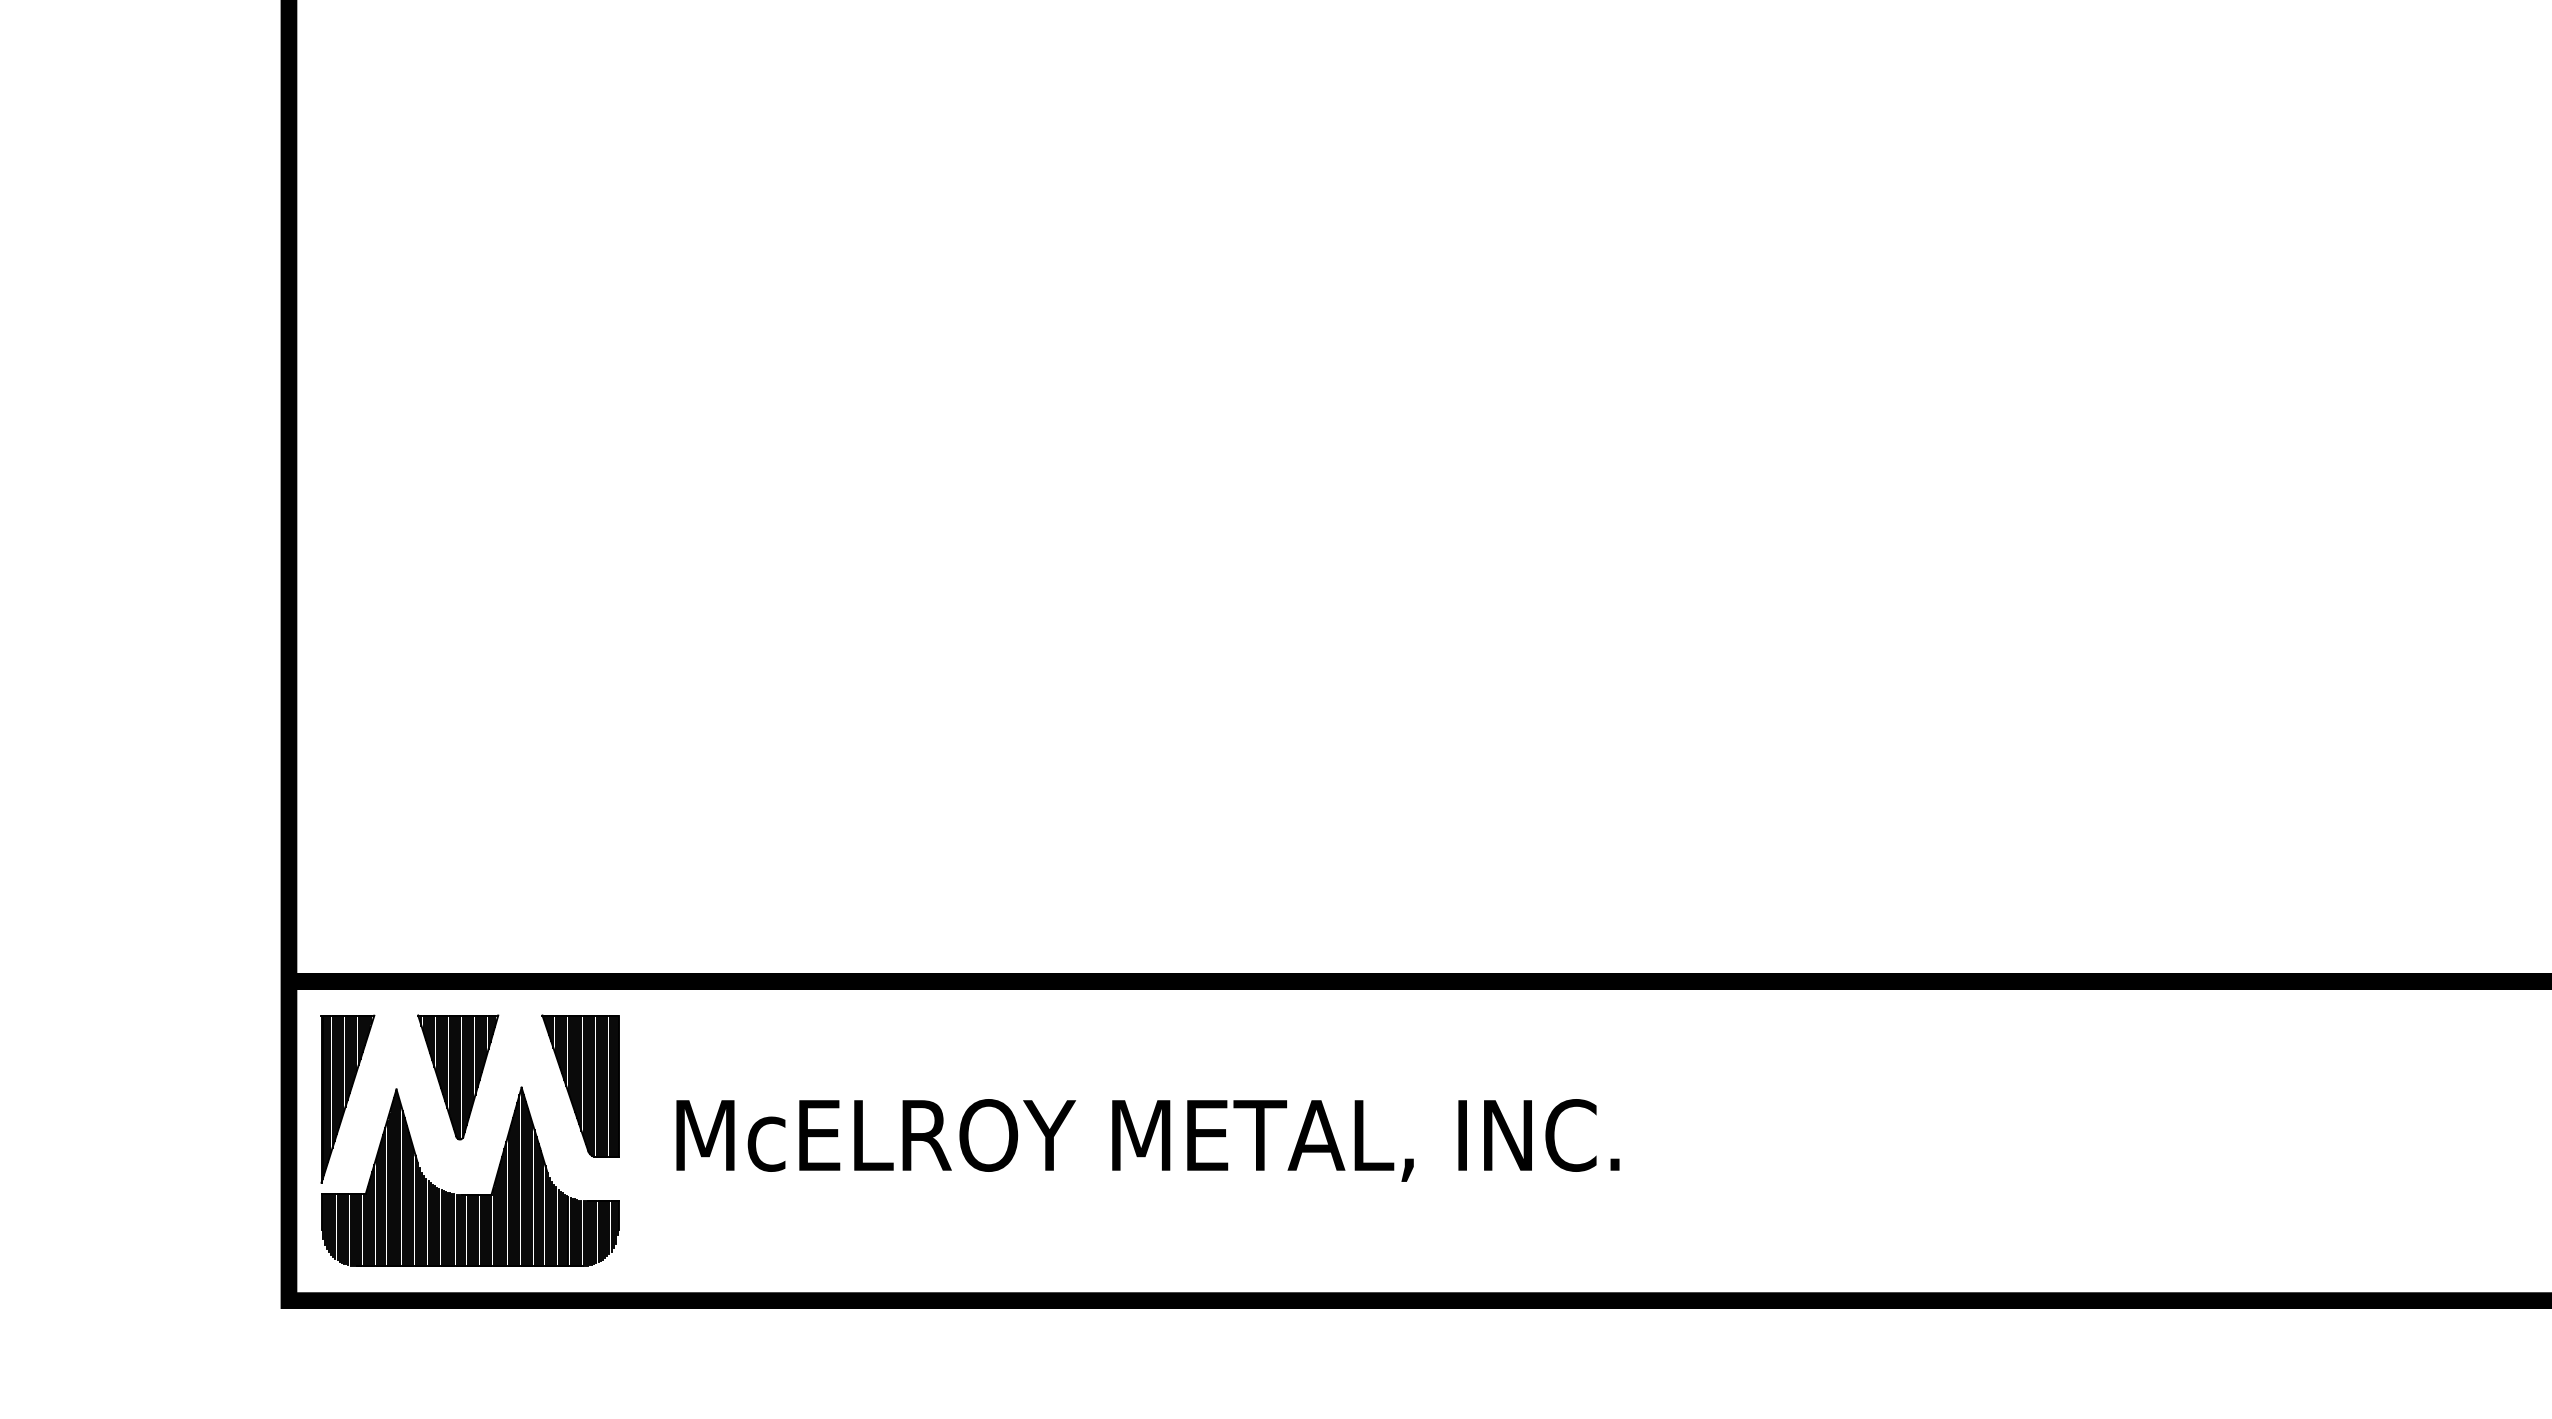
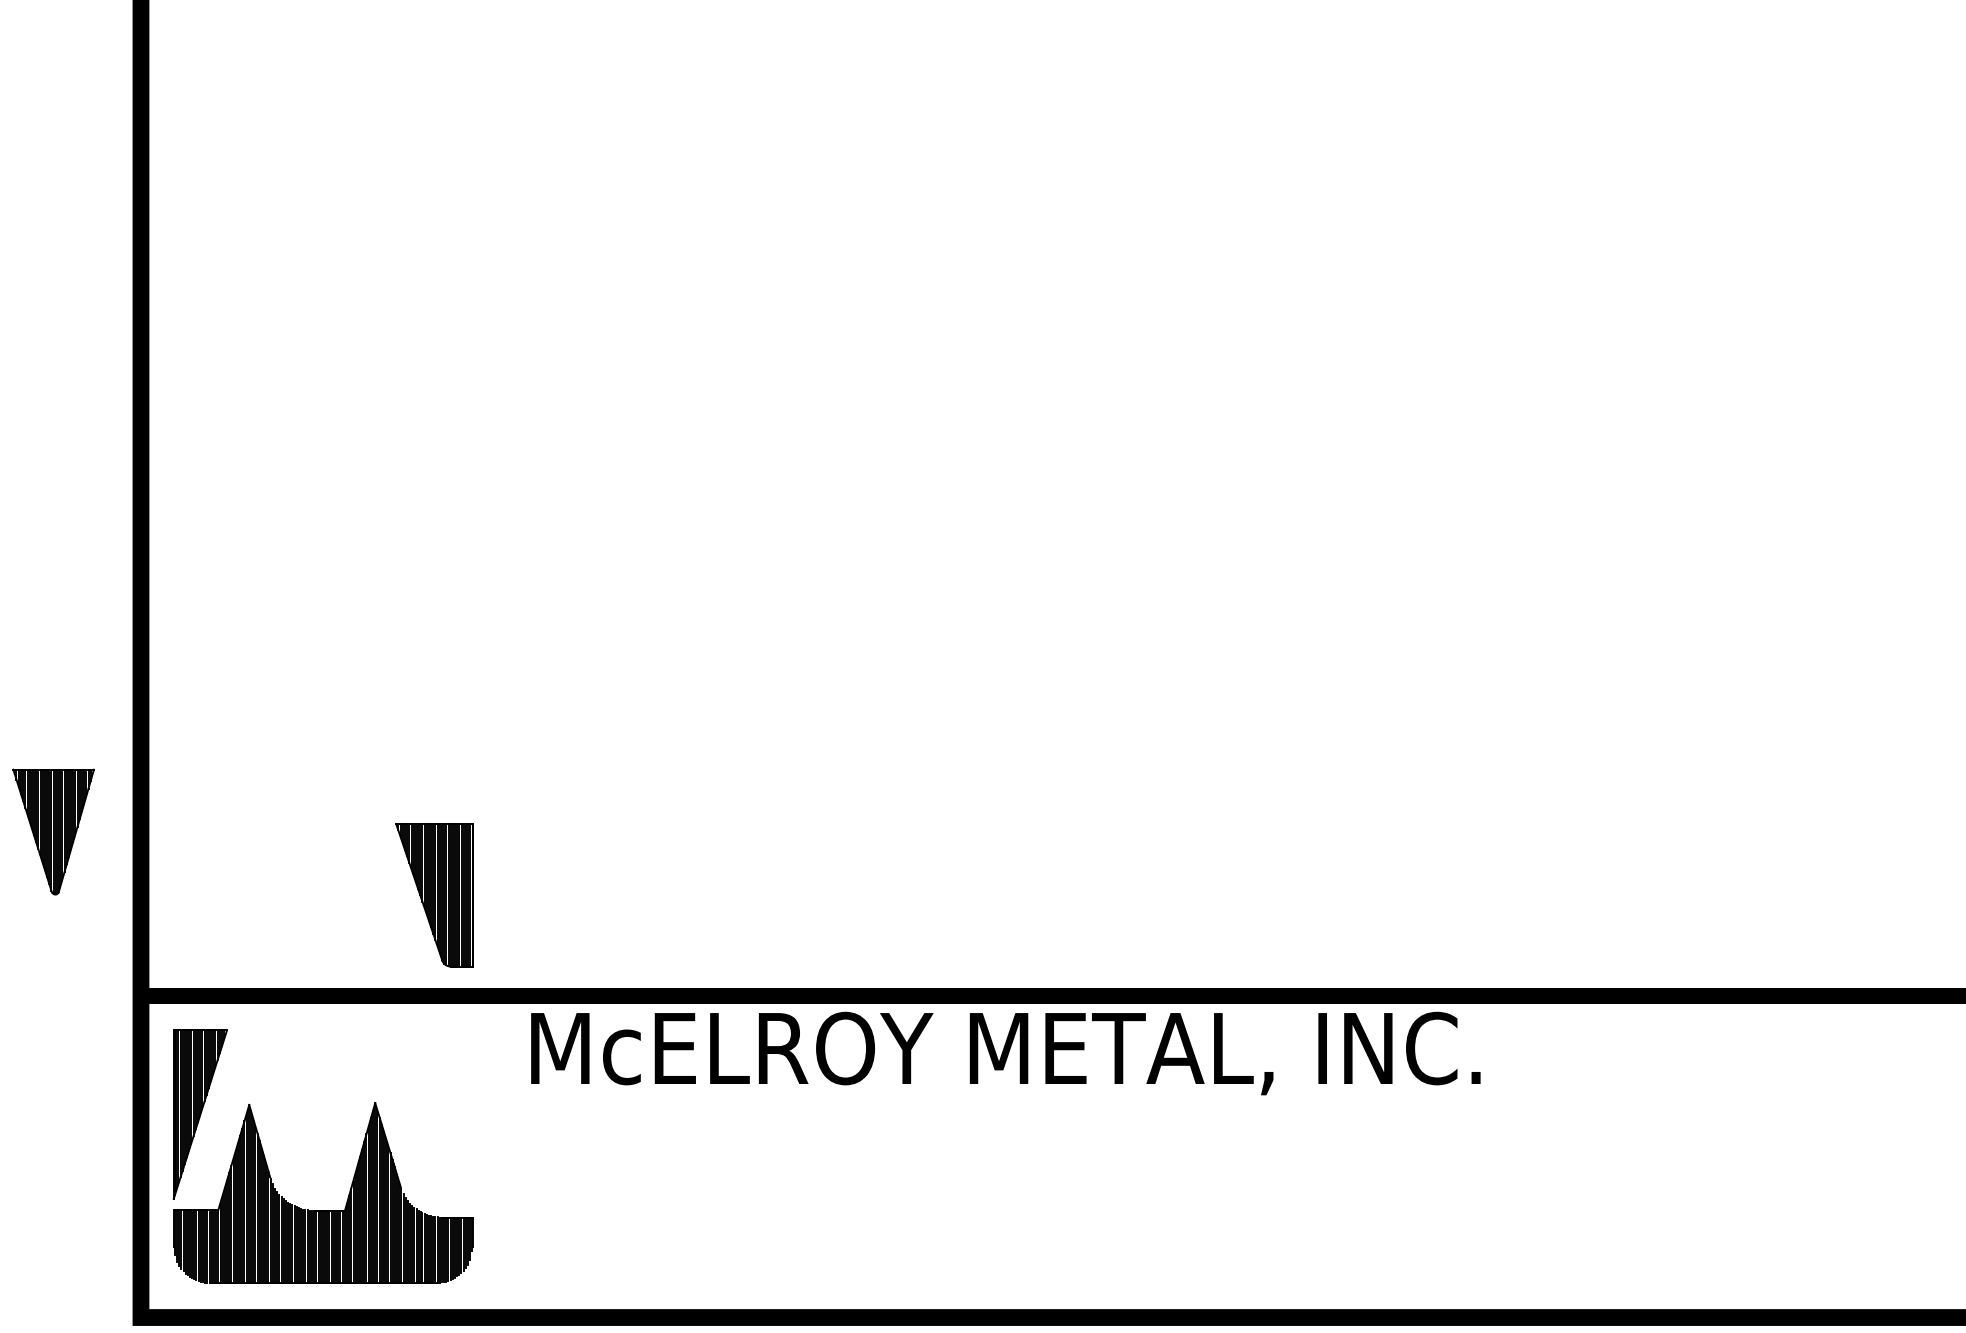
part: (458, 1077) -> (53, 832), moved
part: (580, 1085) -> (434, 894), moved
text: (1147, 1140) -> (1005, 1053), moved

